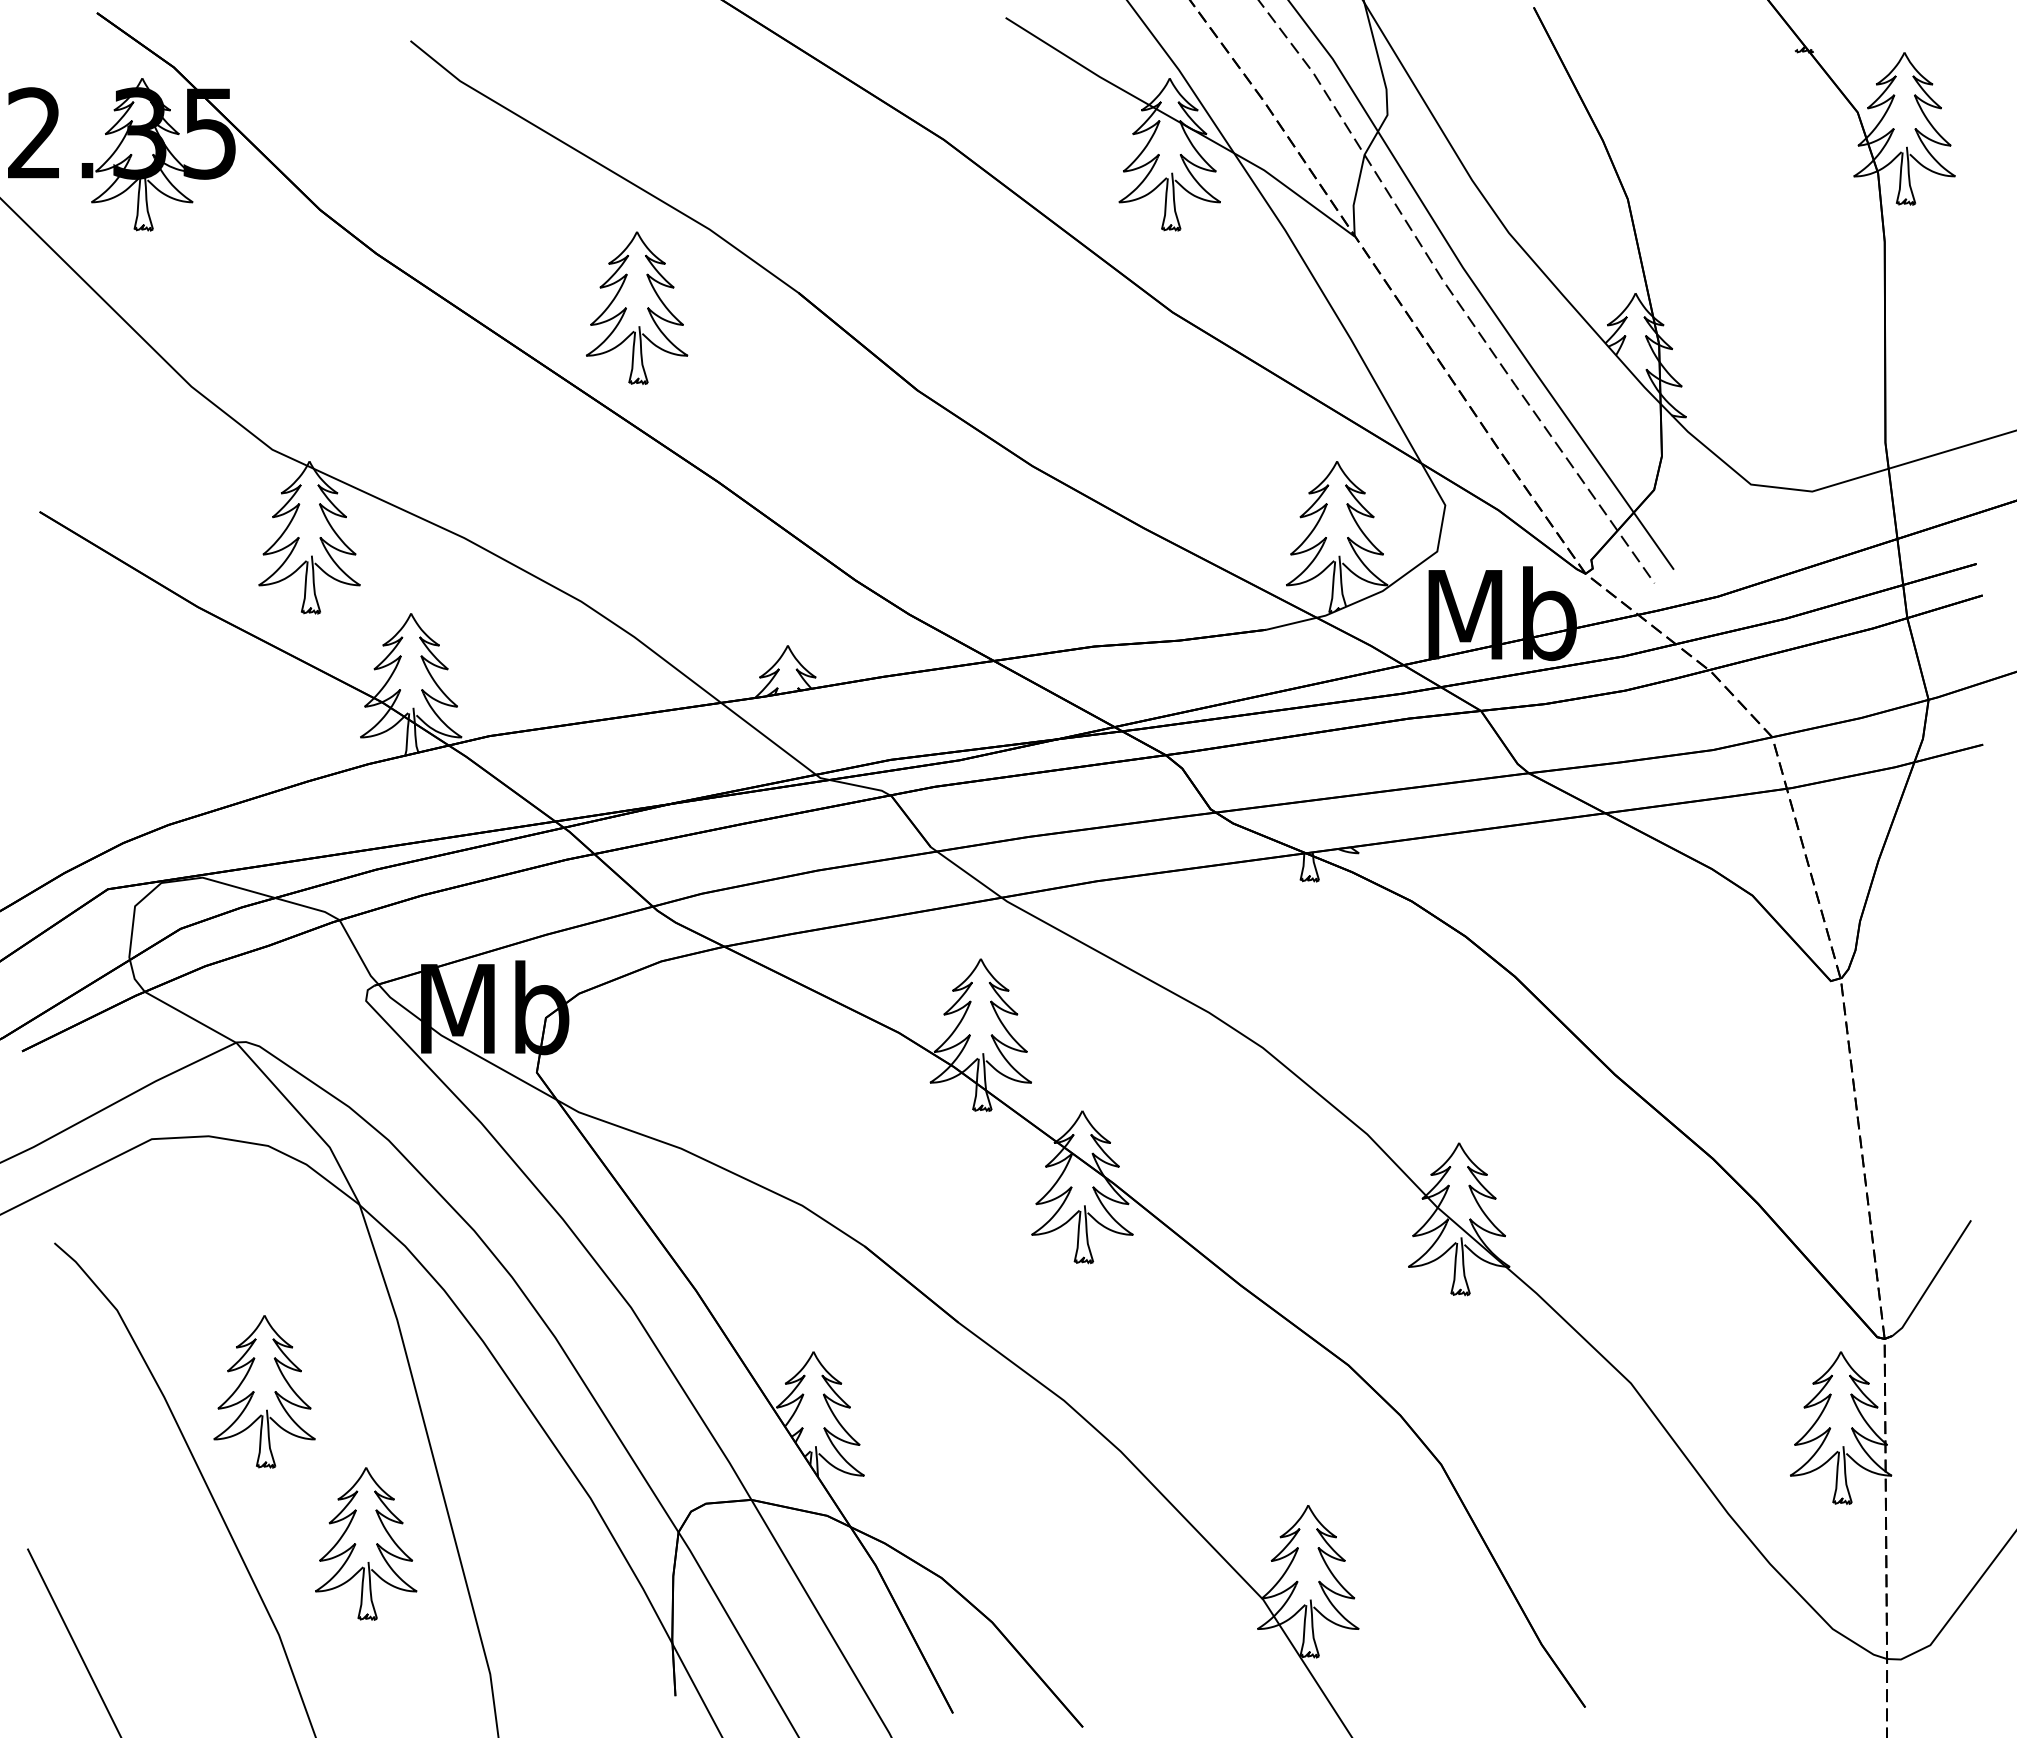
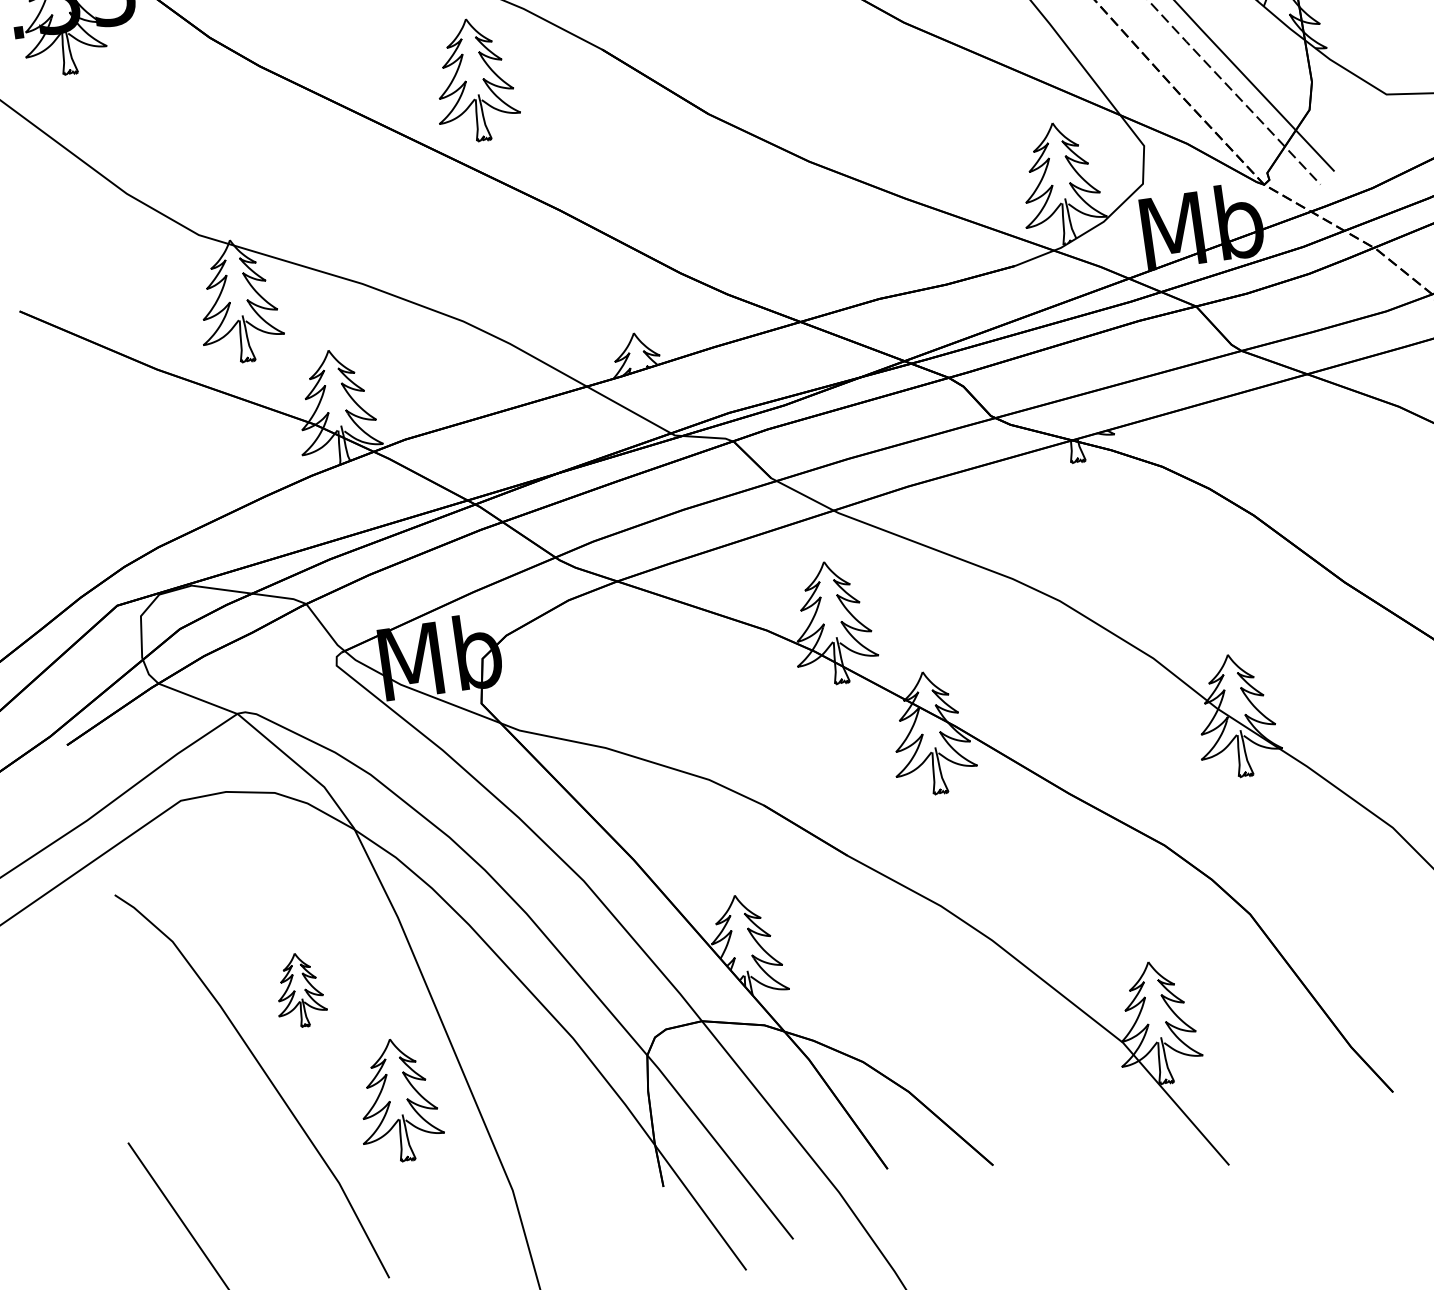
part: (264, 1391) -> (299, 989), size x0.6

